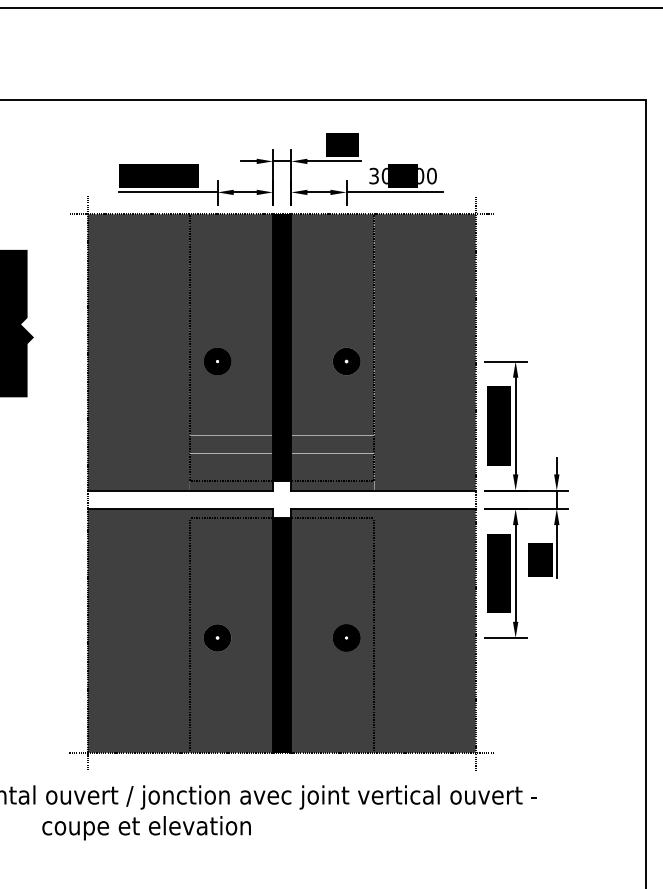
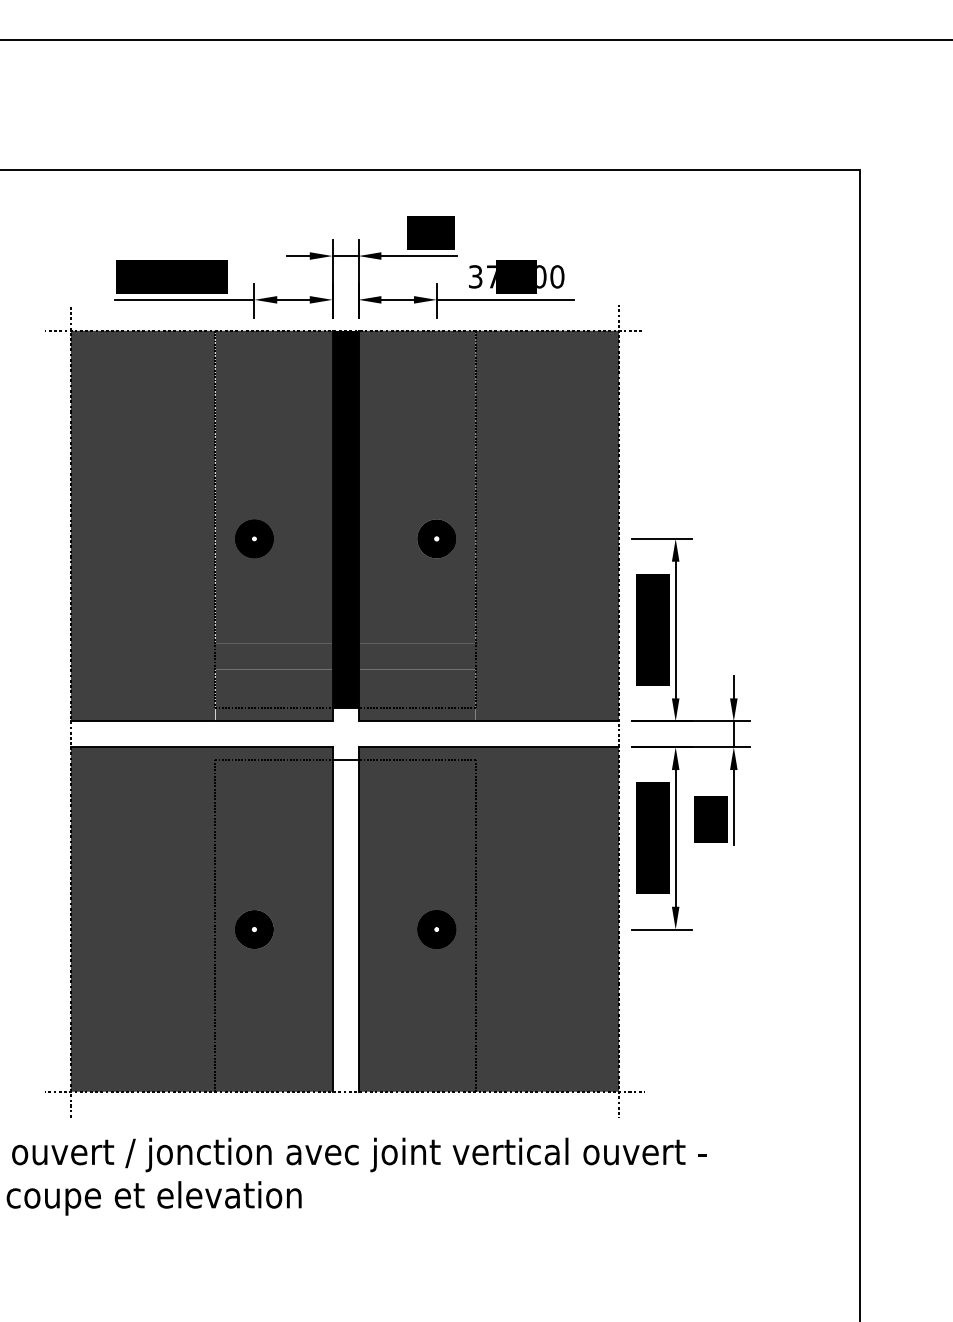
text: (384, 175) -> (490, 276), 30-100 -> 37-100
fill: (282, 635) -> (345, 925), removed

